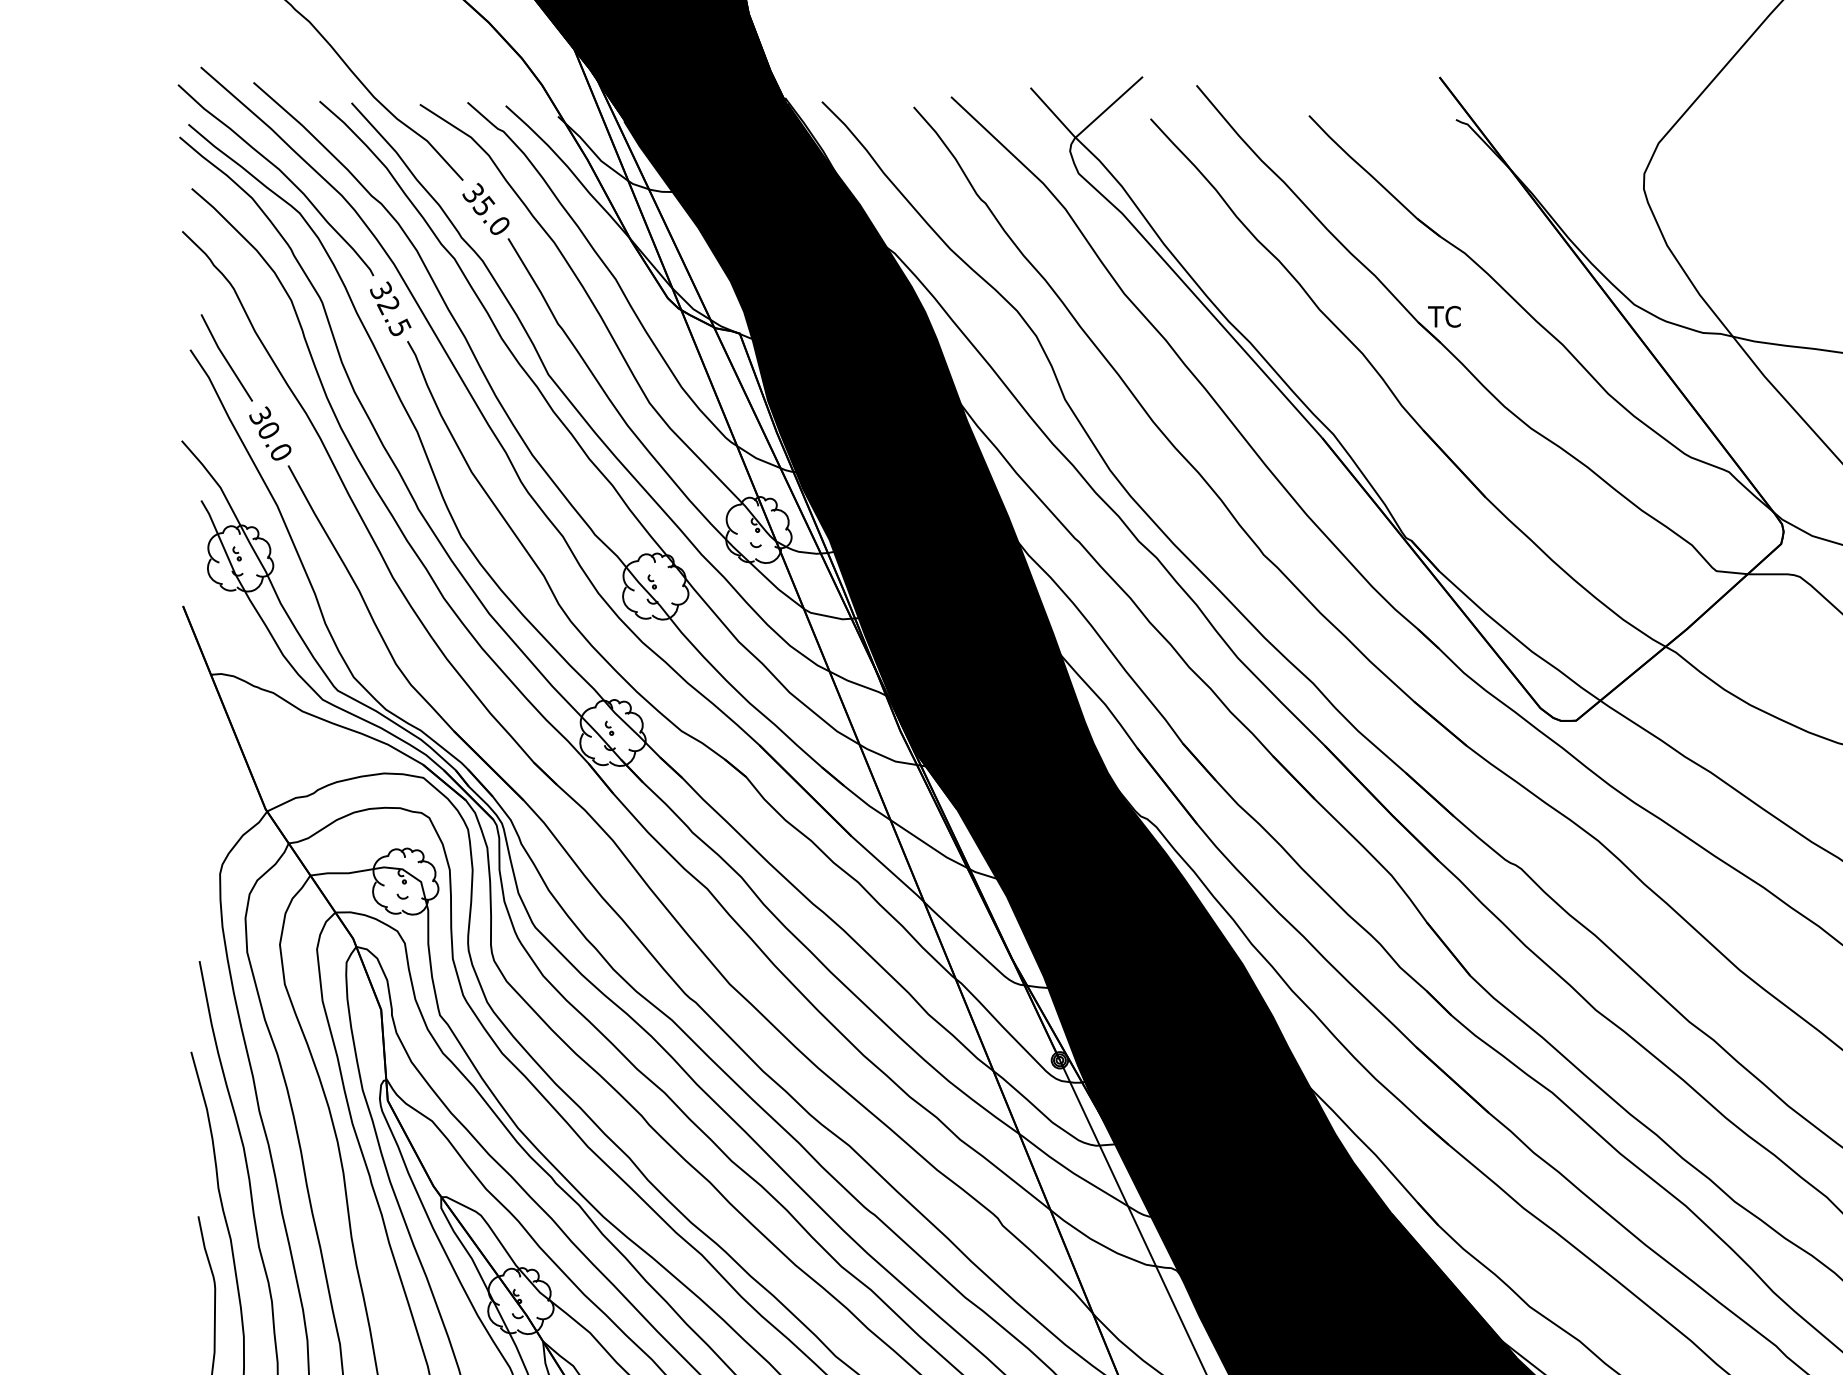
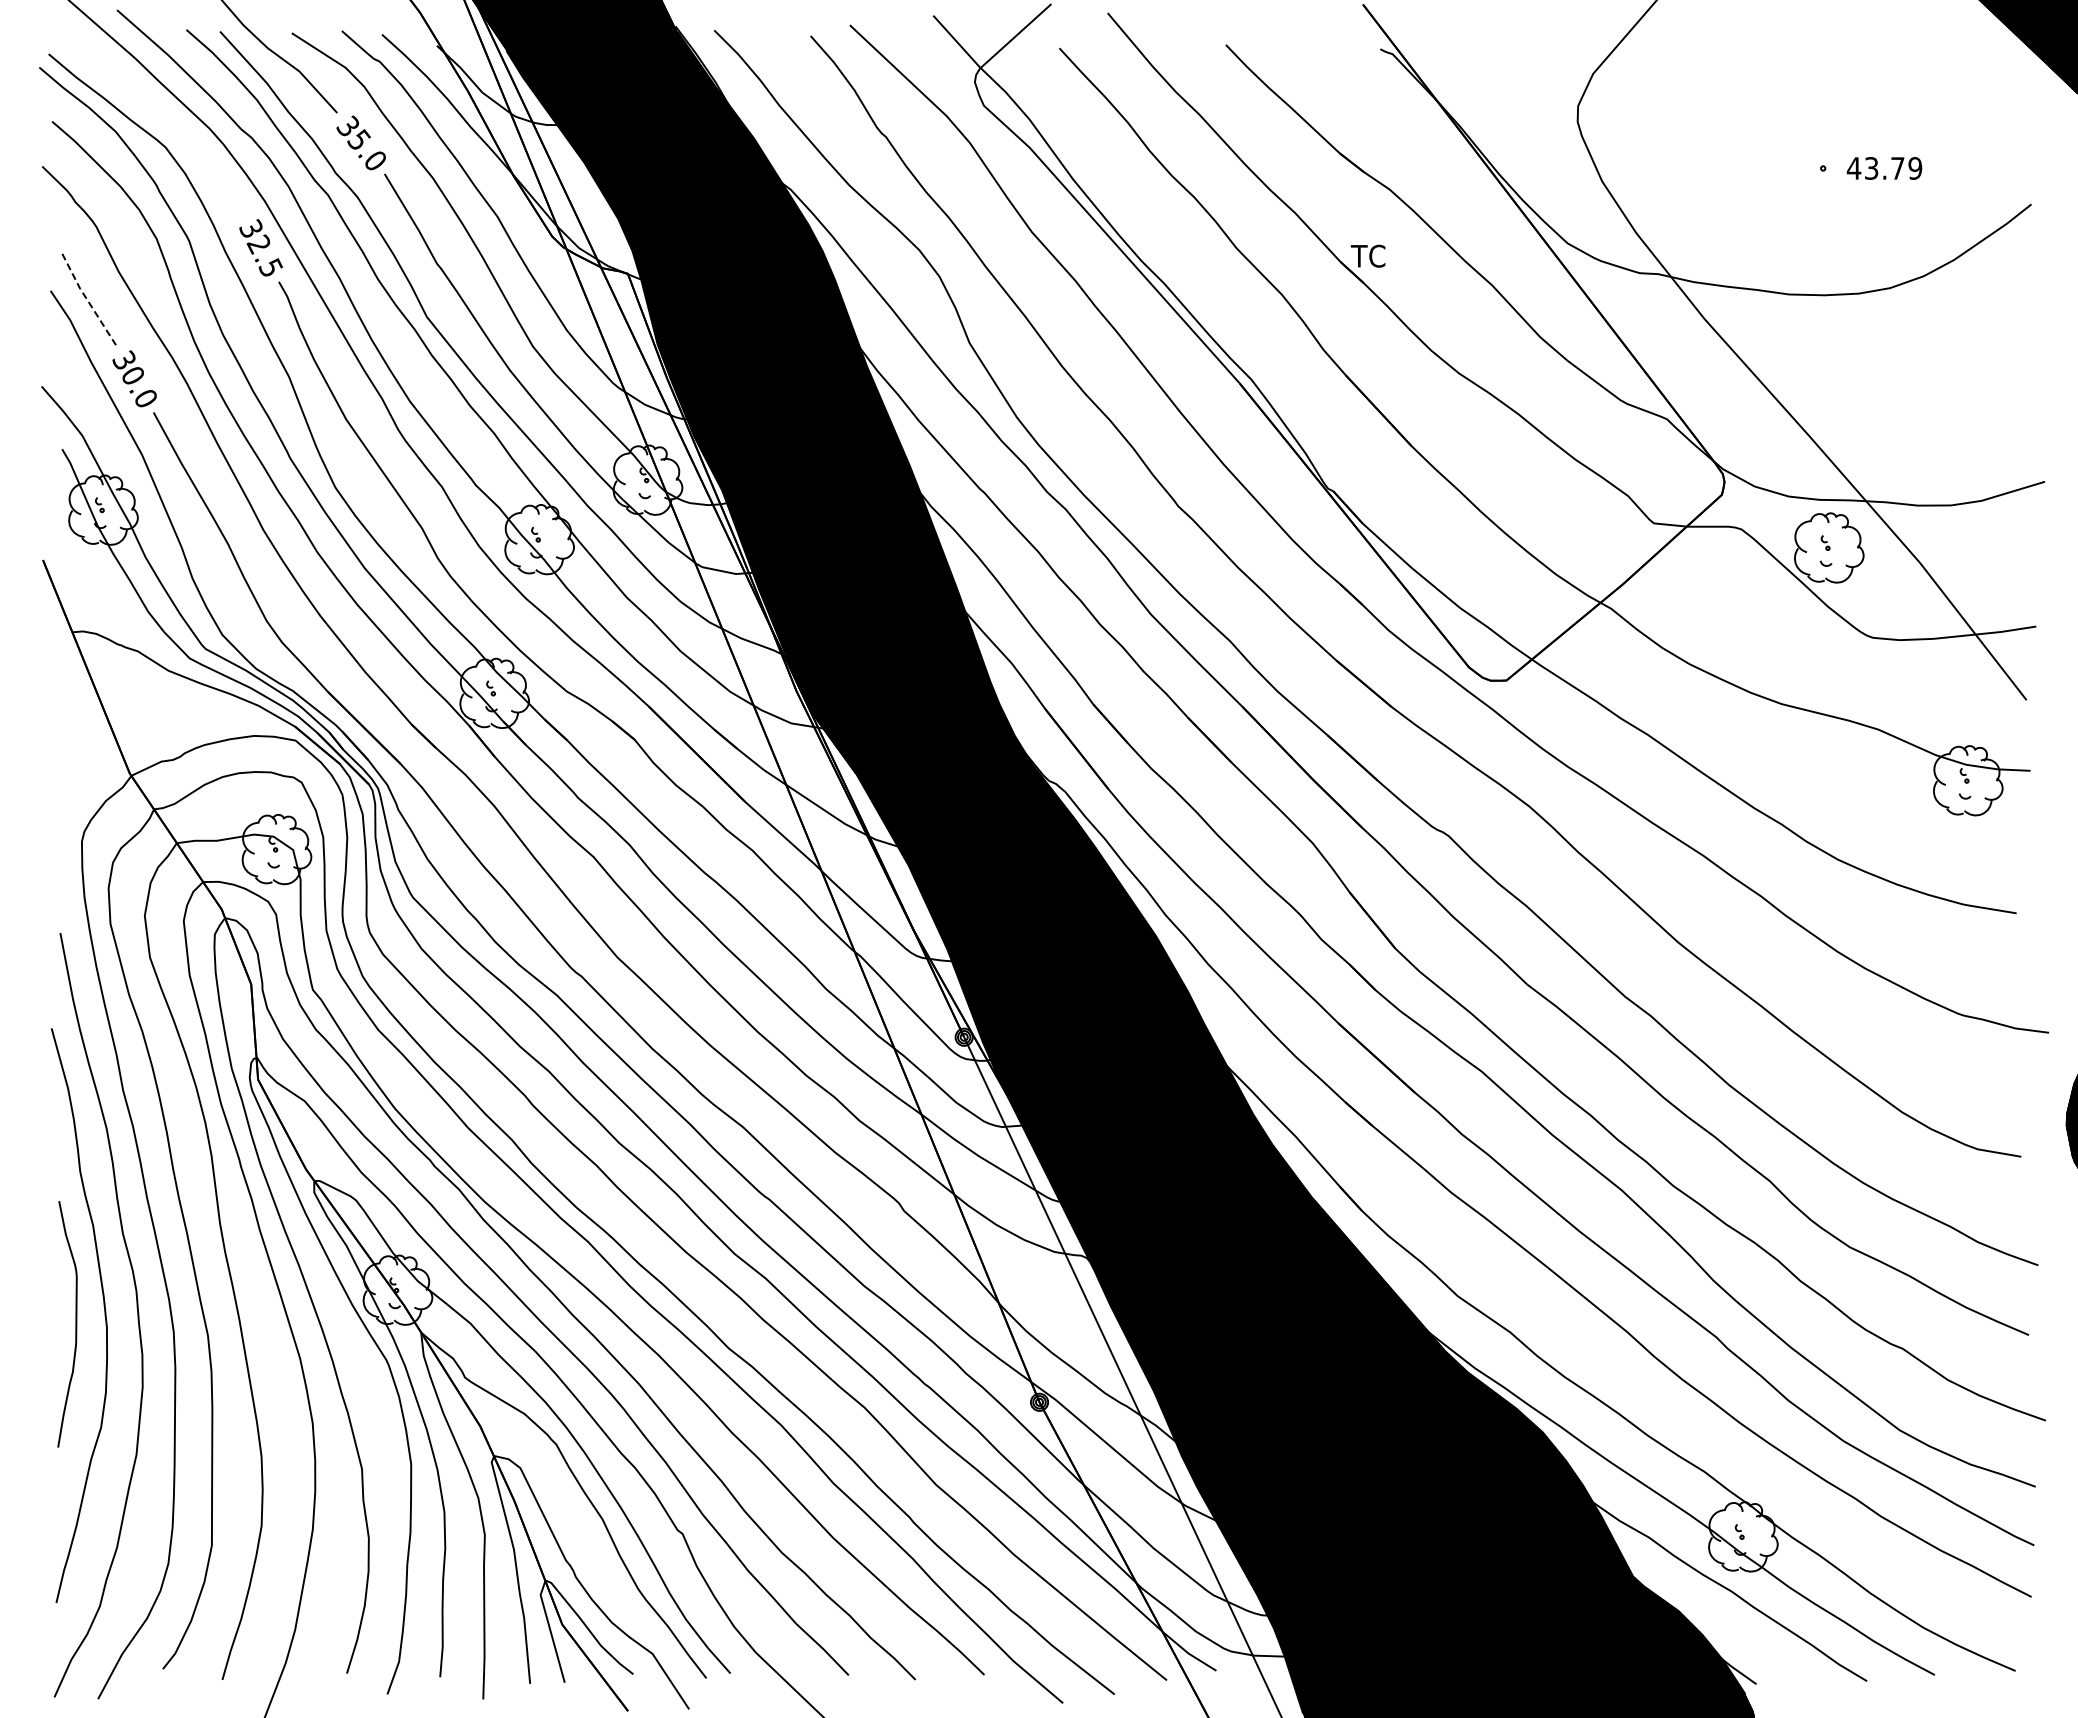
curve: (281, 173) -> (146, 105), removed
line: (225, 358) -> (87, 299), solid -> dashed

